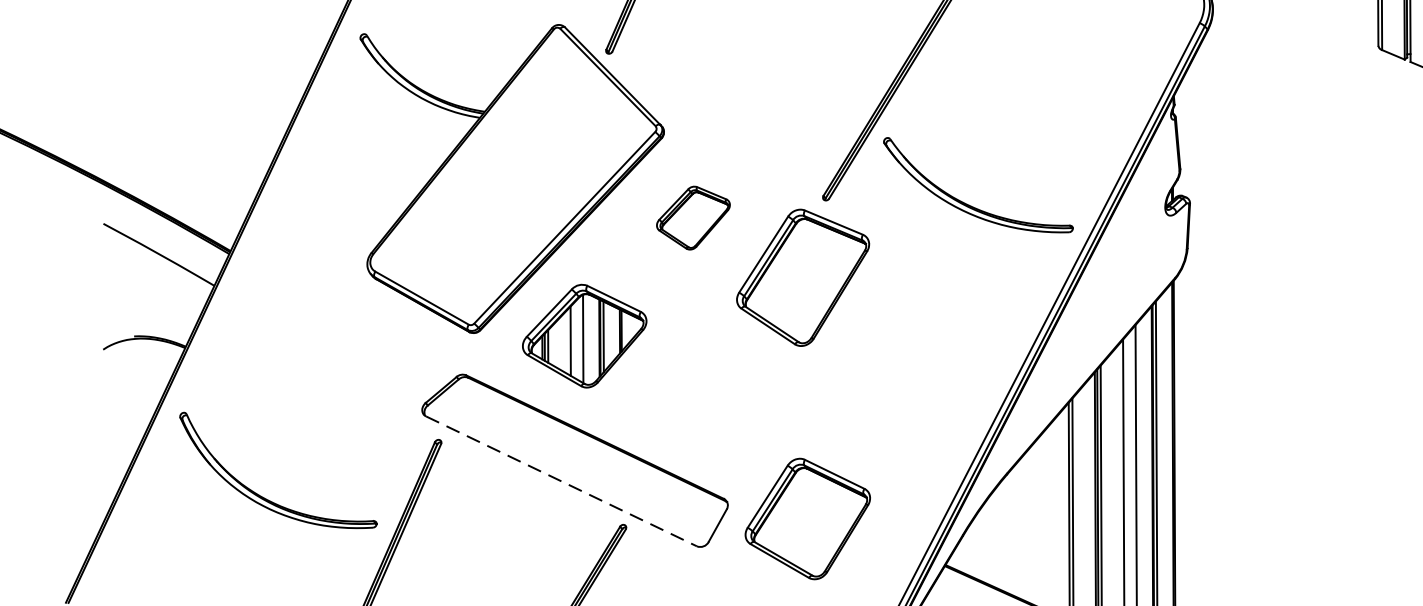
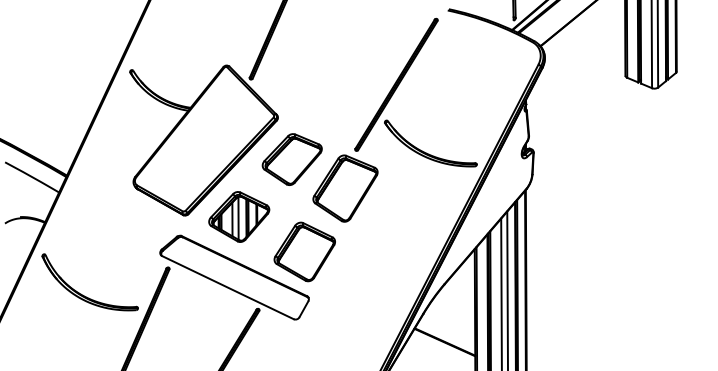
part: (692, 217) -> (291, 159), size x1.67
line: (562, 481) -> (228, 287), dashed -> solid
part: (807, 518) -> (304, 251), moved

